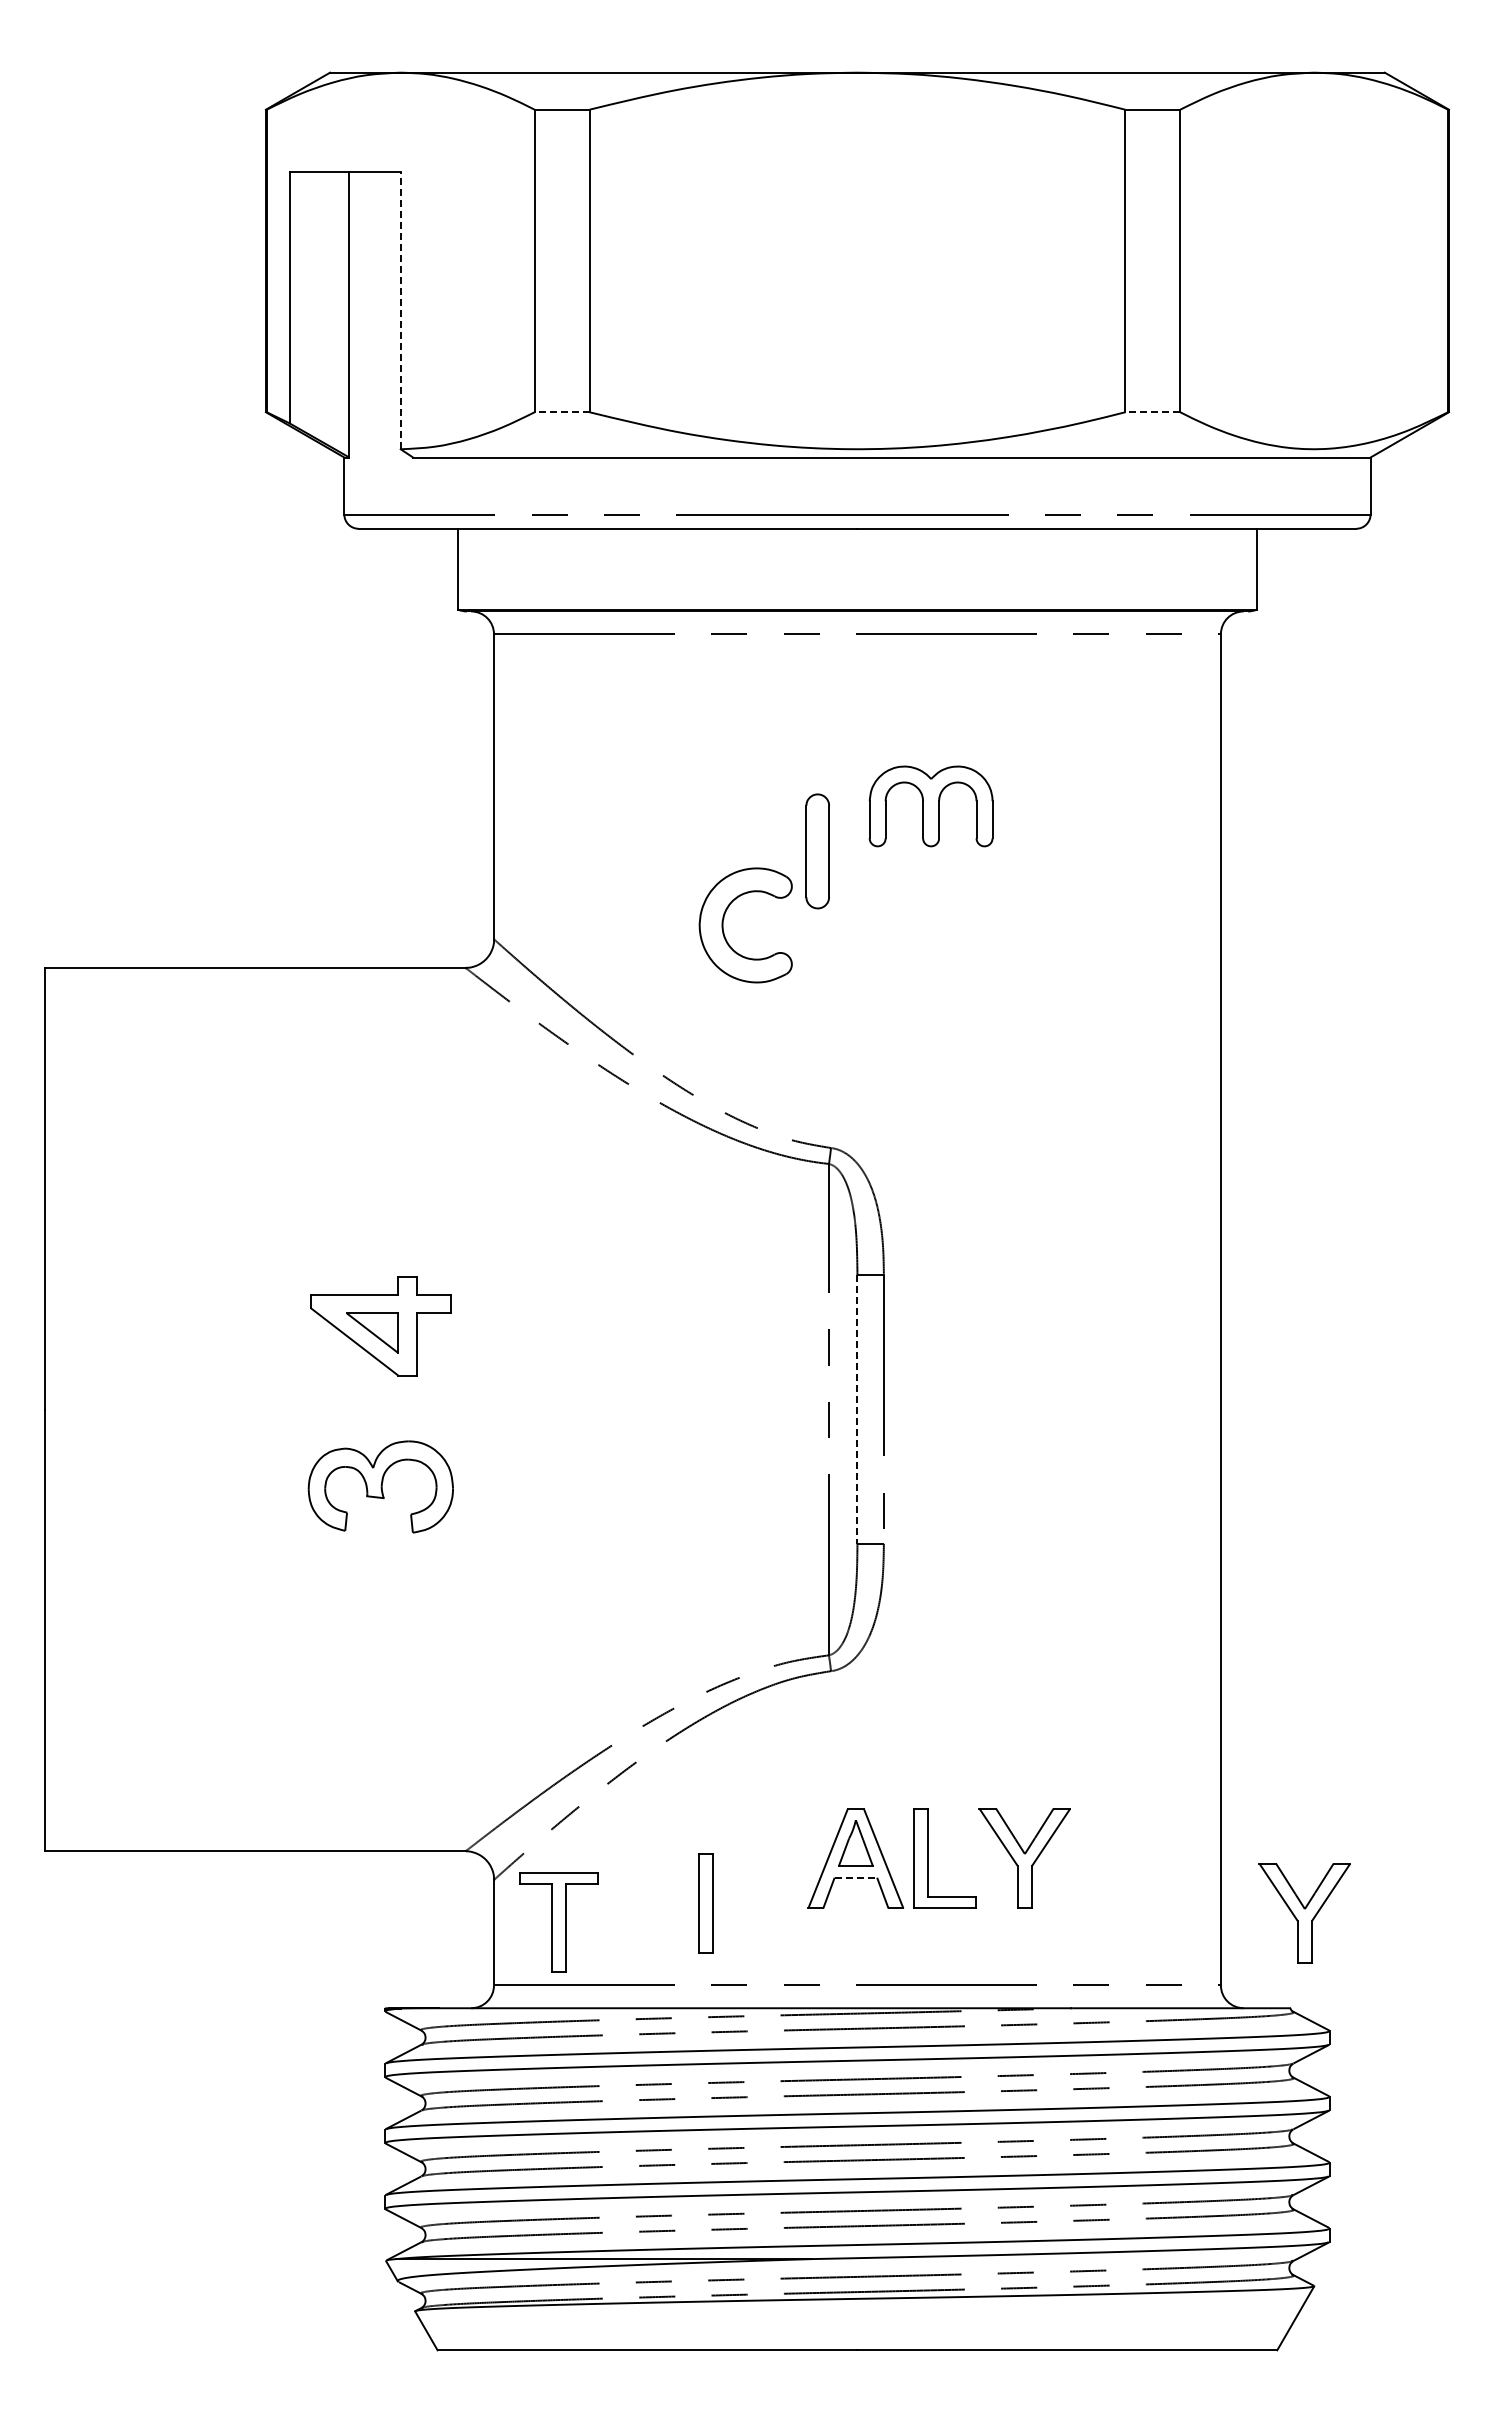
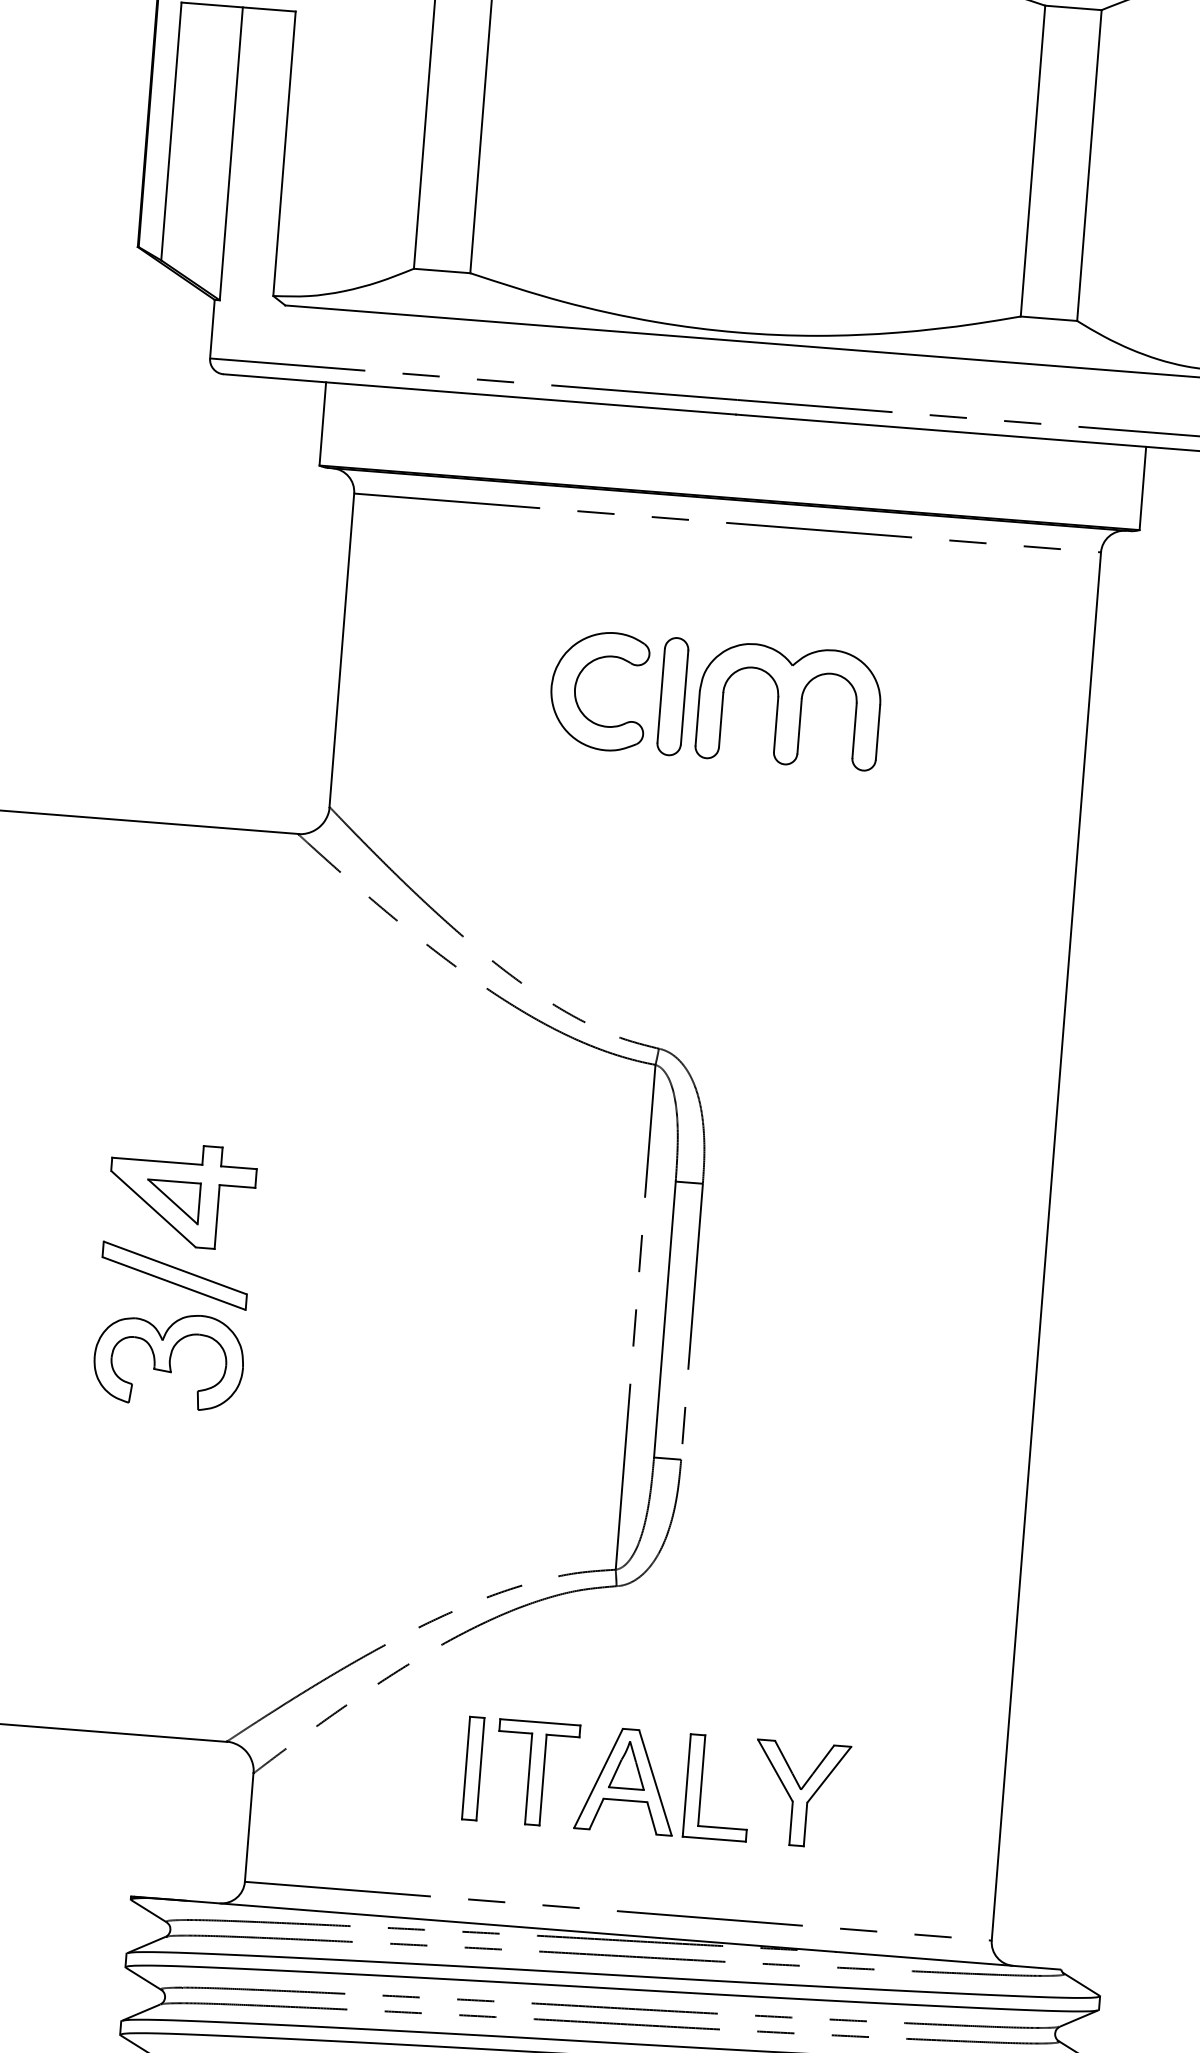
line: (400, 310) -> (284, 153), dashed -> solid
line: (561, 412) -> (441, 271), dashed -> solid
line: (1152, 412) -> (1048, 318), dashed -> solid
part: (930, 806) -> (788, 705), size x1.43
part: (817, 851) -> (672, 696), moved
part: (723, 925) -> (576, 689), moved
part: (379, 1404) -> (174, 1275), added
line: (857, 1410) -> (664, 1320), dashed -> solid
line: (856, 1877) -> (626, 1800), dashed -> solid
part: (705, 1903) -> (472, 1768), moved
part: (1304, 1913) -> (1083, 1873), removed
part: (558, 1922) -> (536, 1773), moved

